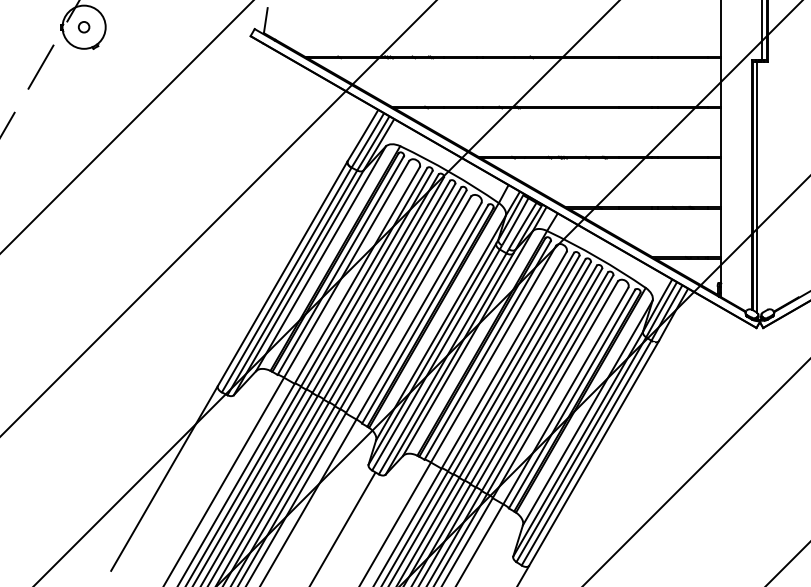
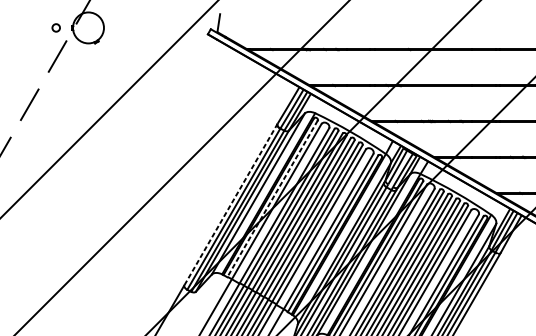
circle: (83, 27) -> (55, 28), moved
line: (340, 266) -> (272, 199), solid -> dashed
line: (282, 273) -> (230, 204), solid -> dashed

